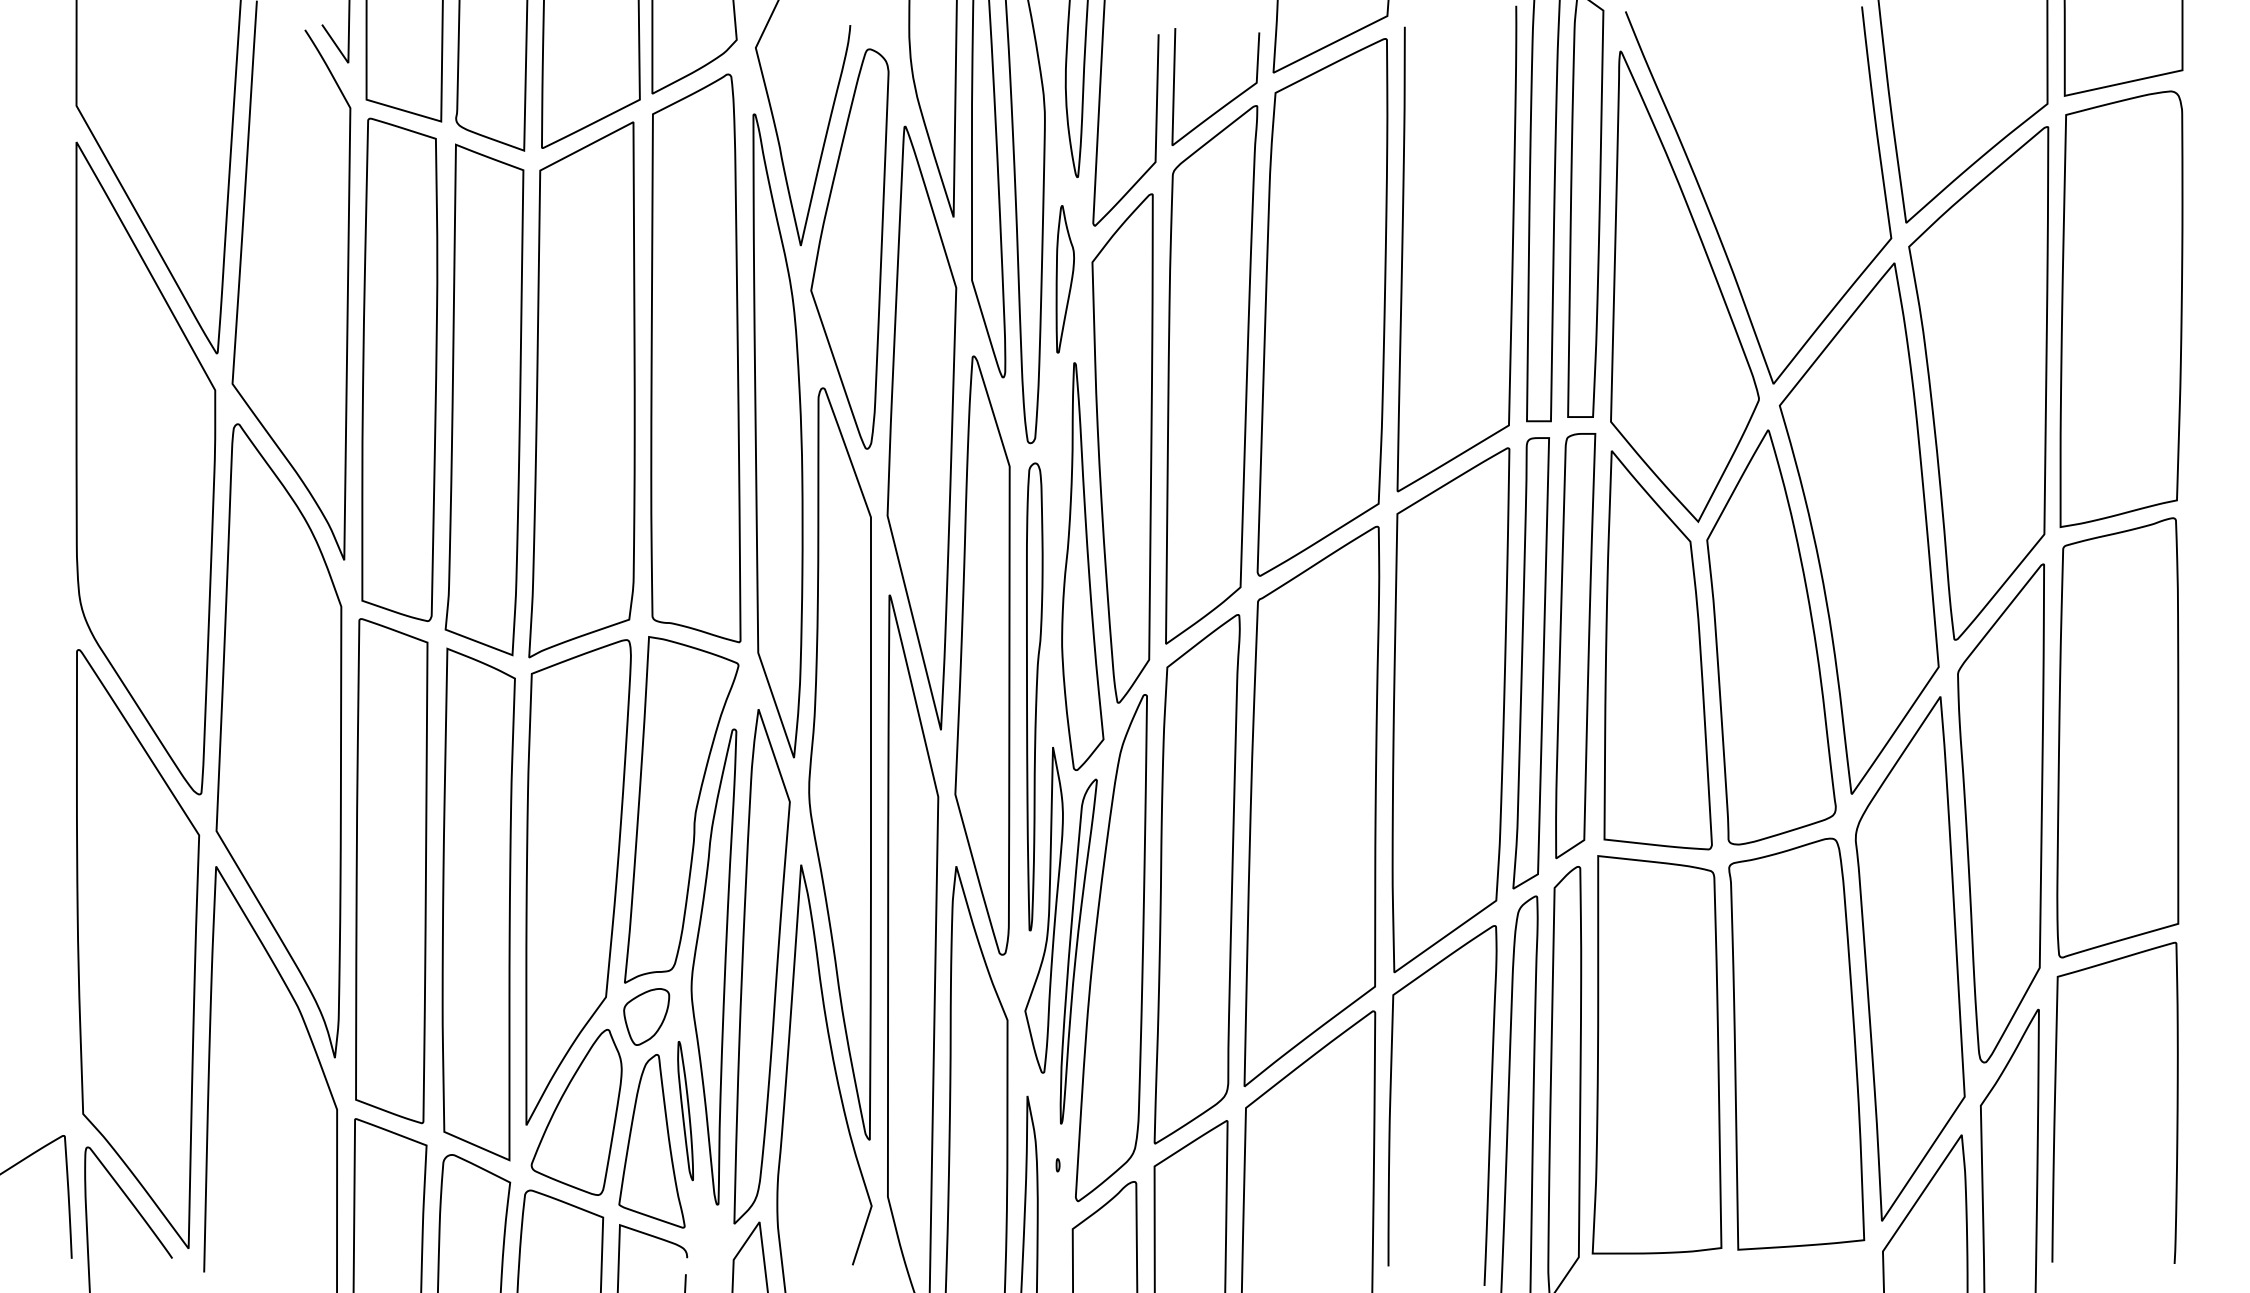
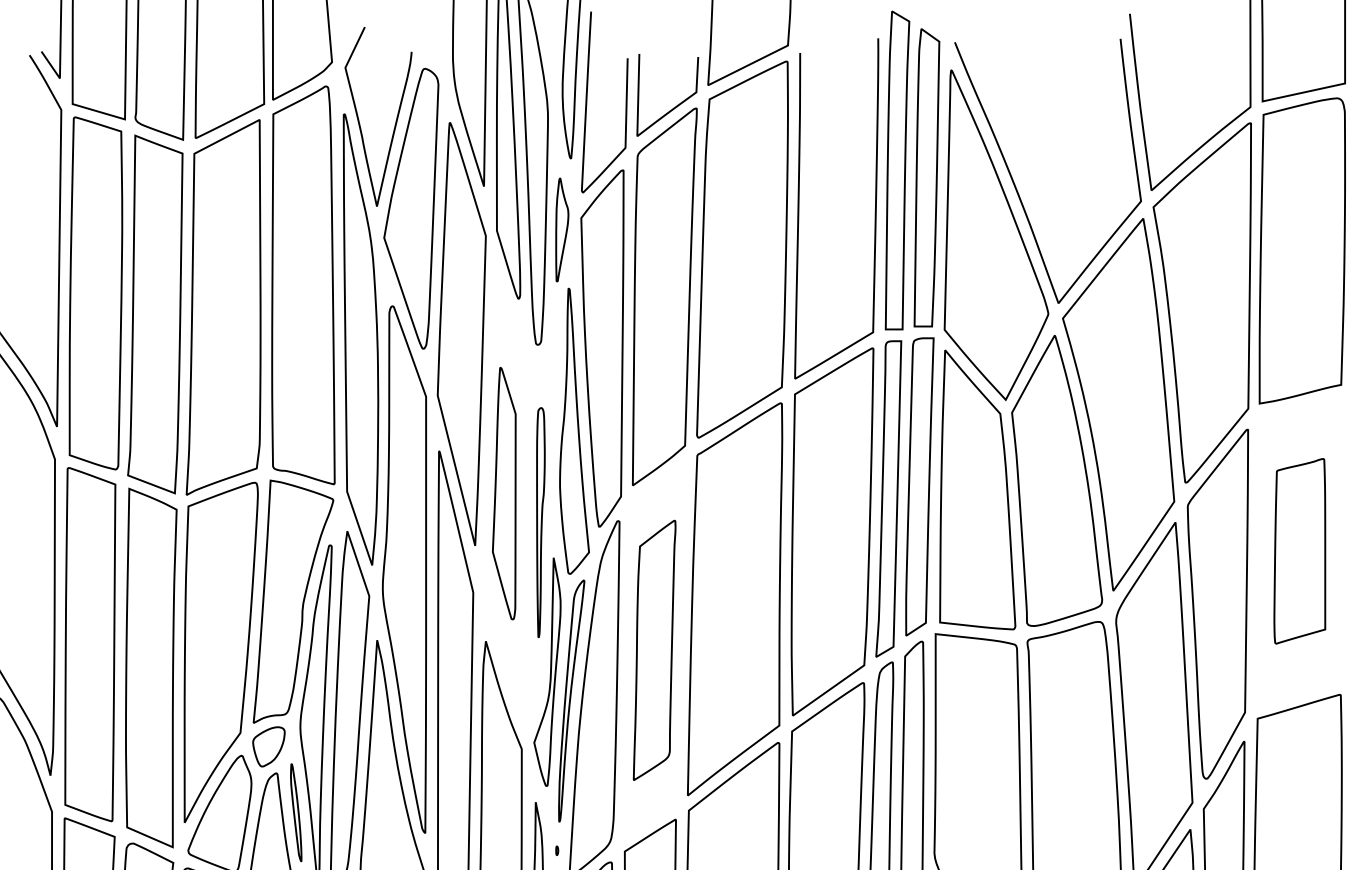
part: (982, 655) -> (504, 493), size x0.6
part: (1034, 696) -> (540, 522), size x0.7
part: (2117, 737) -> (1299, 551), size x0.6
part: (1196, 879) -> (654, 650), size x0.7

